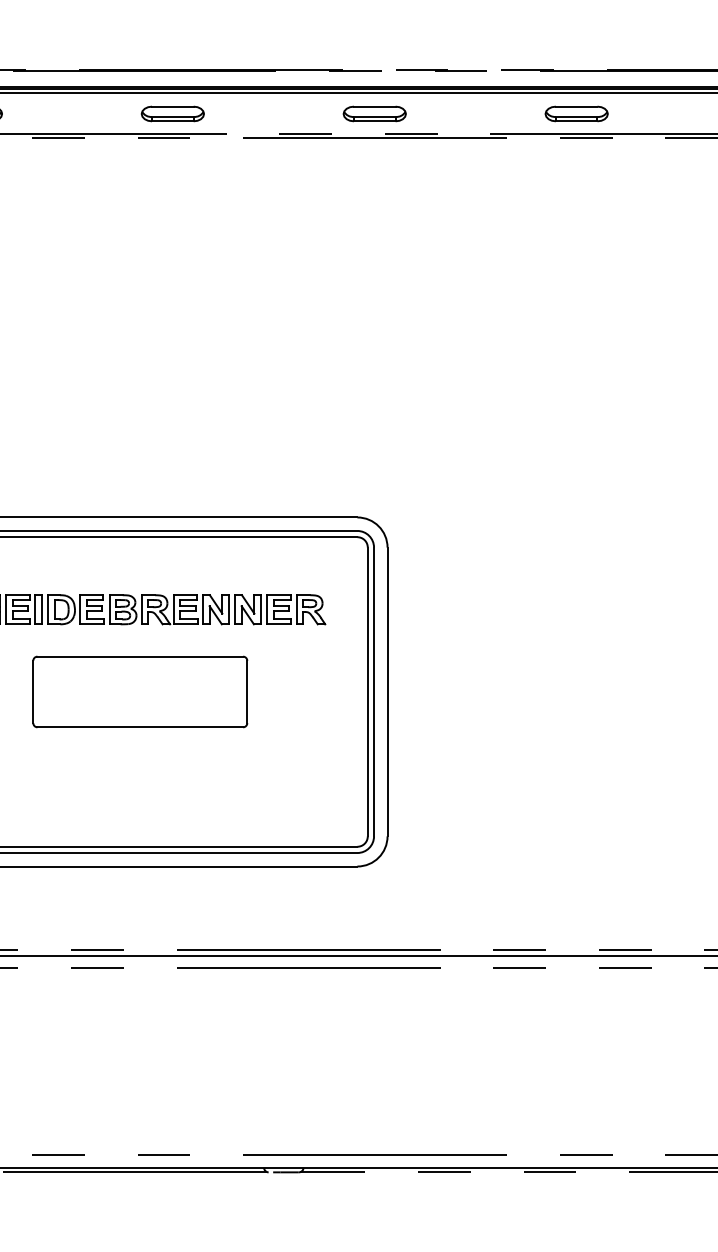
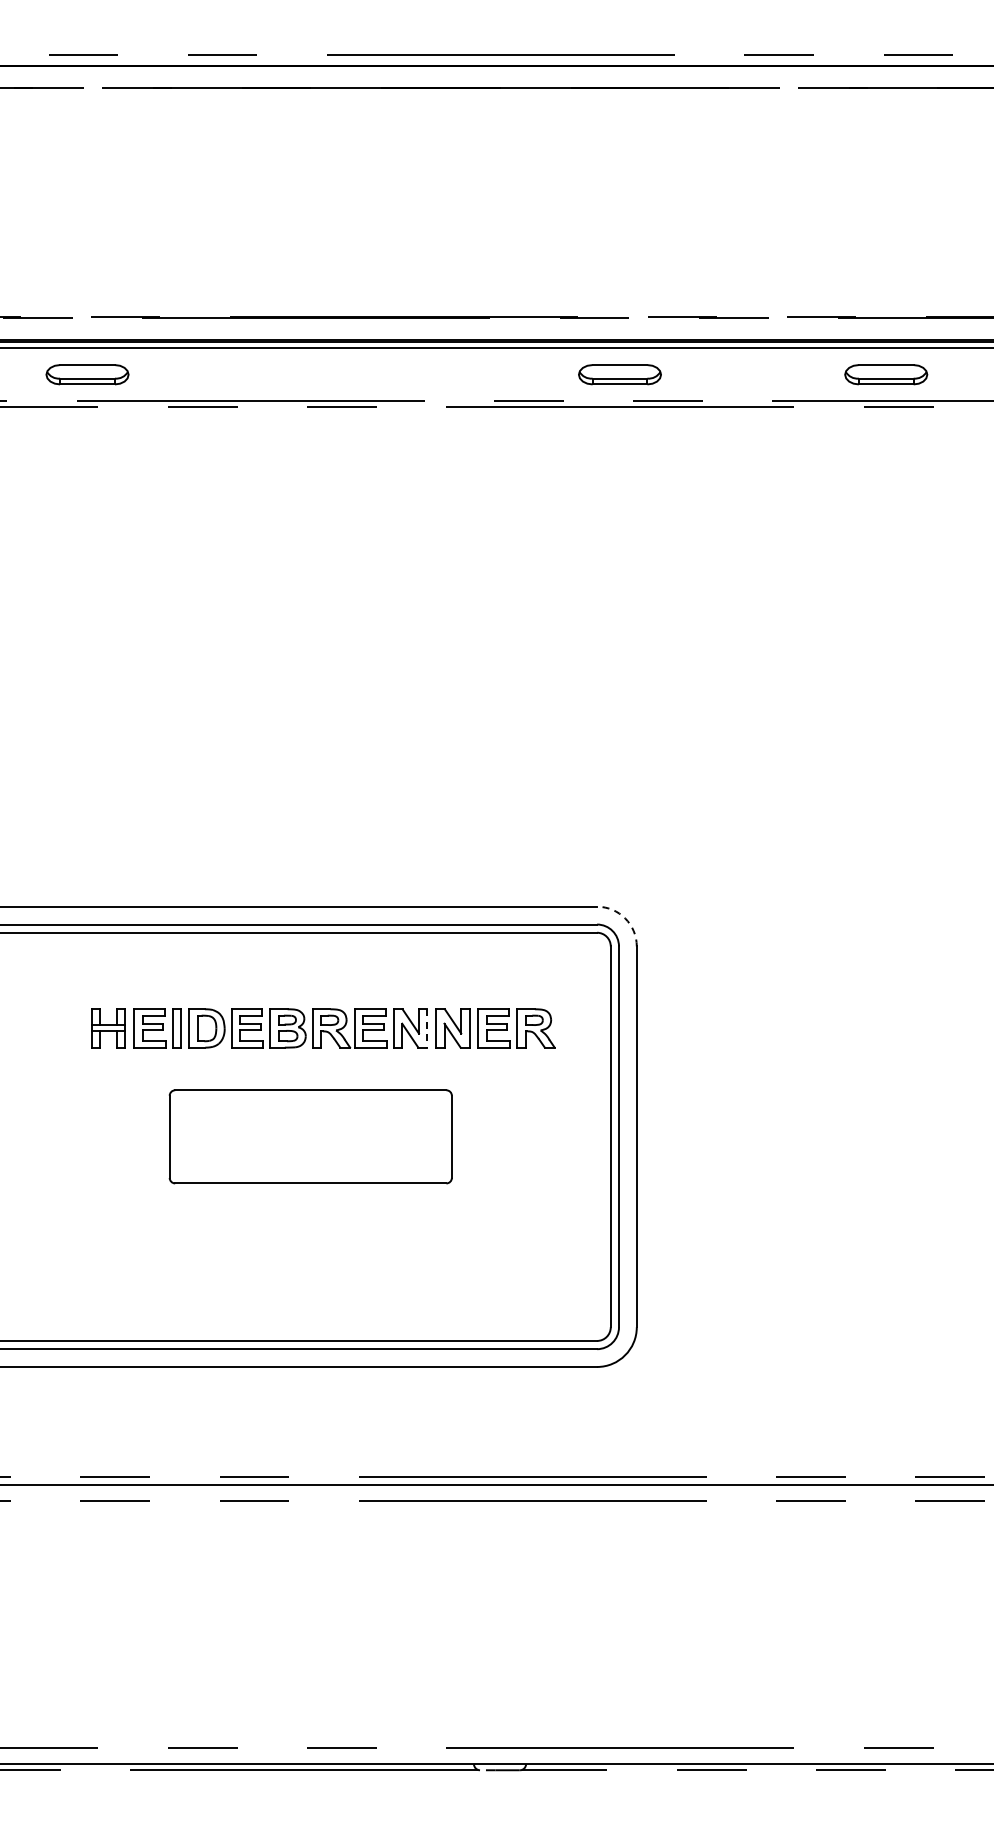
part: (172, 113) -> (353, 374), removed
arc: (378, 526) -> (625, 918), solid -> dashed
line: (228, 609) -> (427, 1028), solid -> dashed

